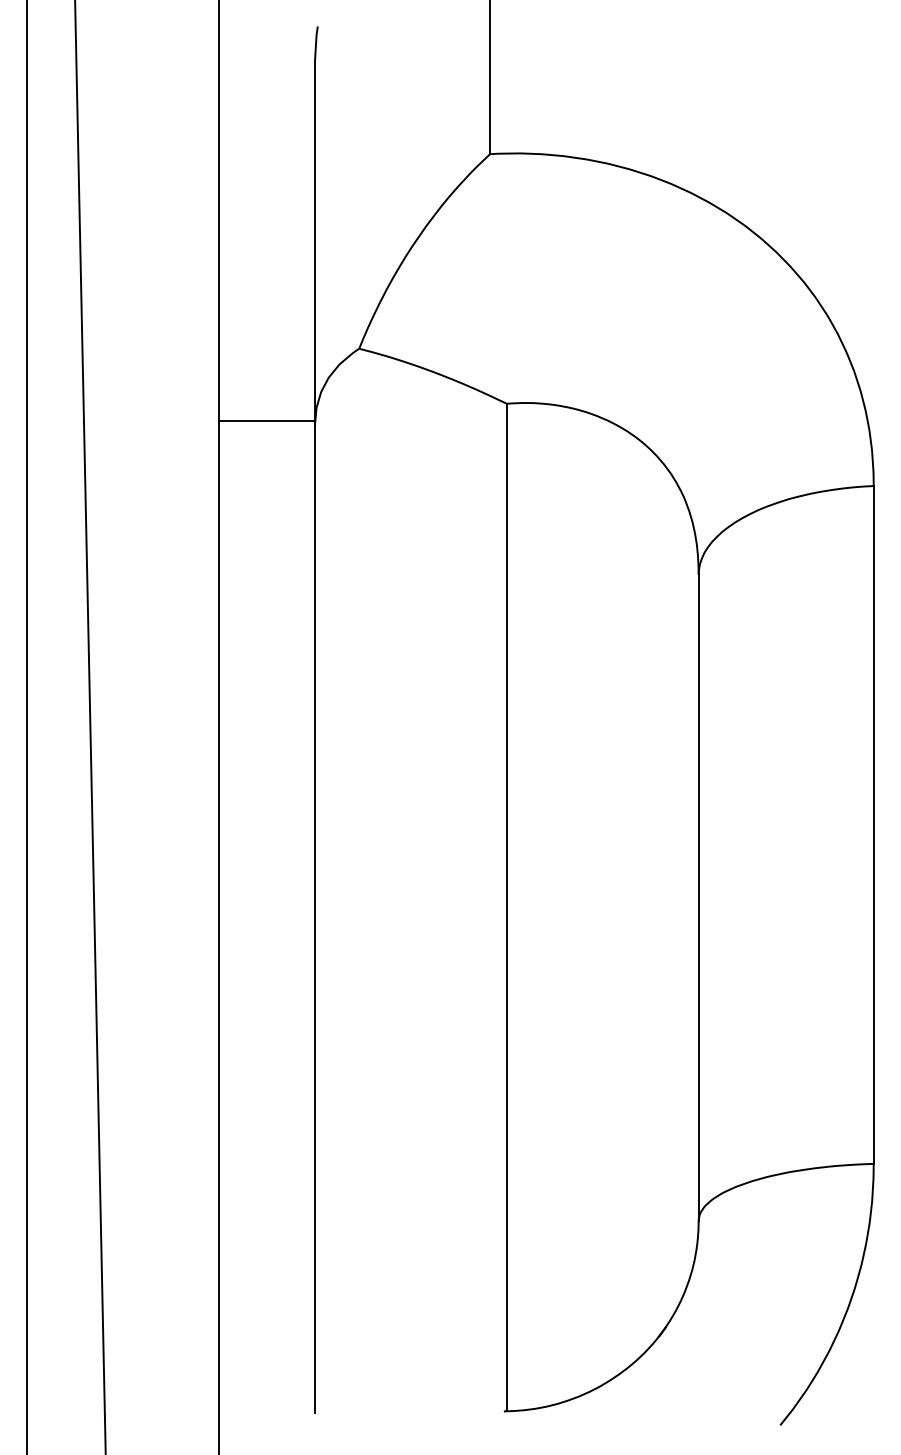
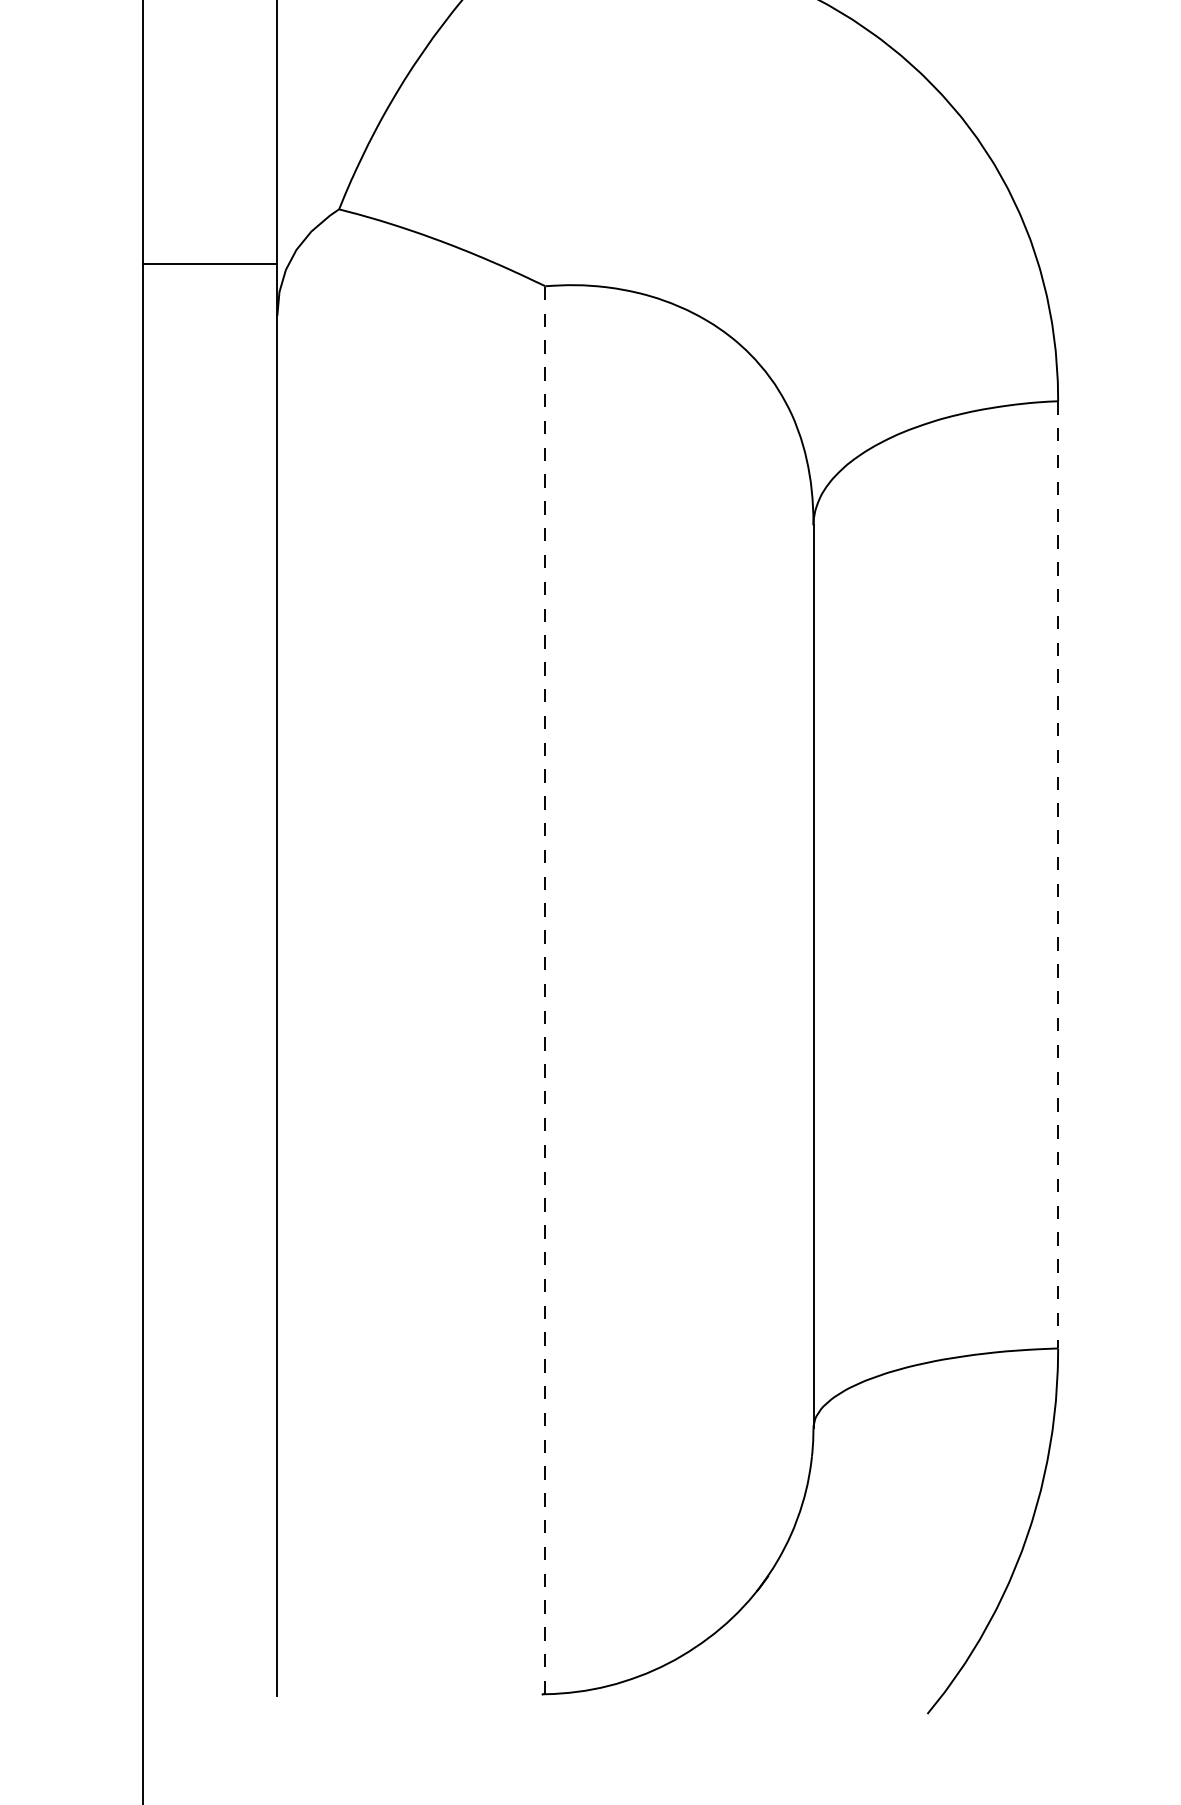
line: (267, 421) -> (210, 264), moved
line: (873, 824) -> (1057, 874), solid -> dashed
line: (506, 907) -> (544, 990), solid -> dashed

